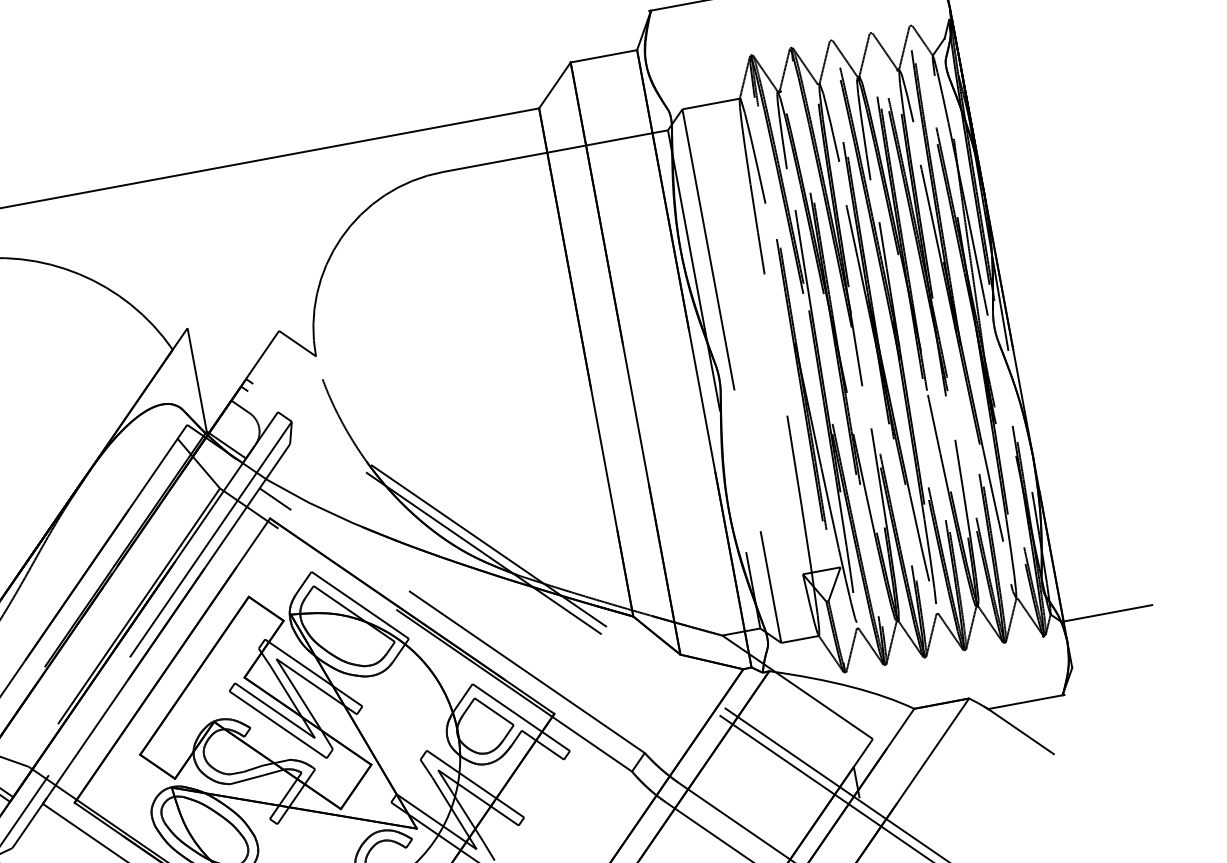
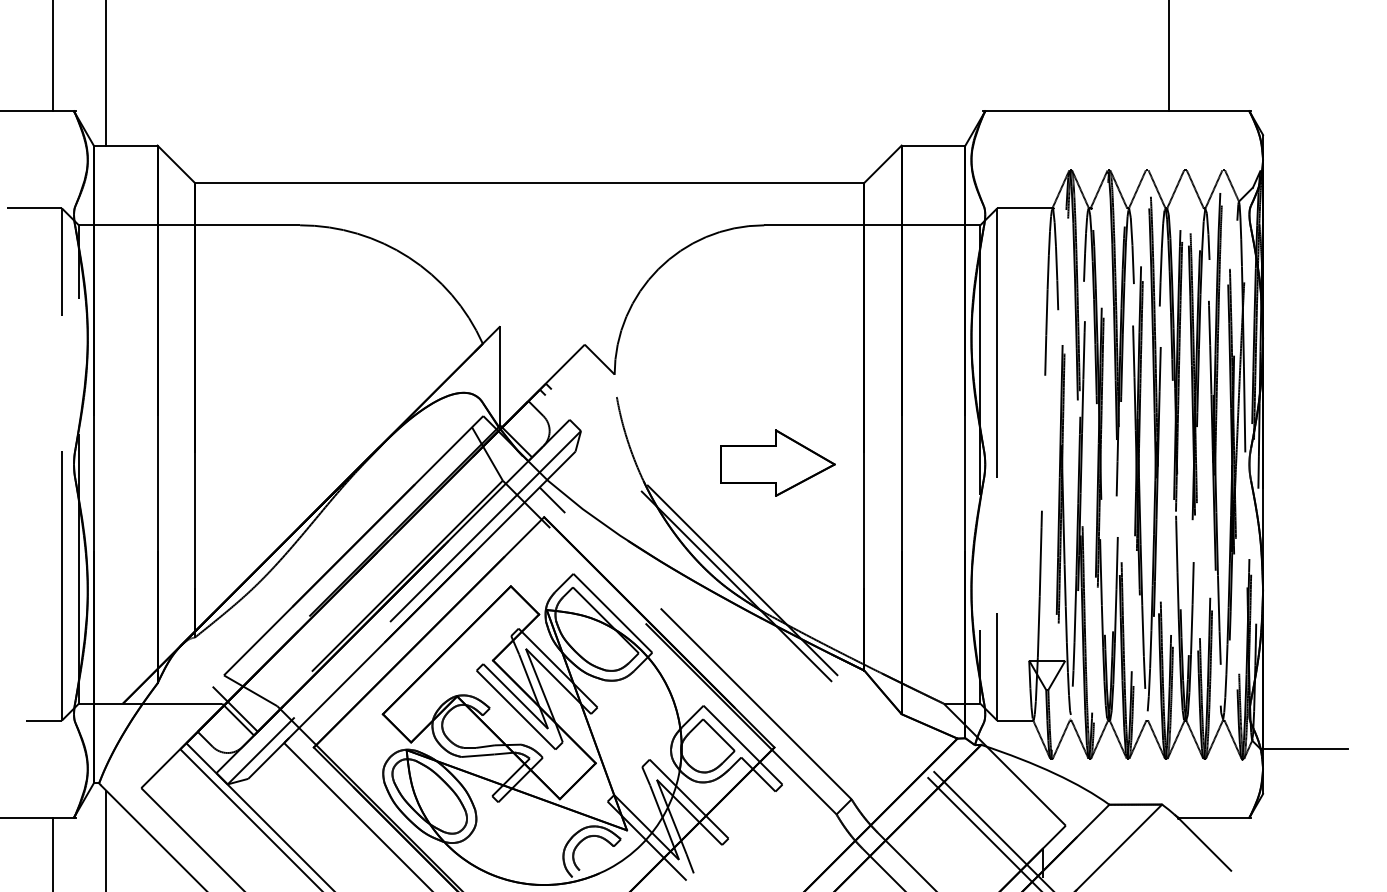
part: (502, 416) -> (777, 462), added

